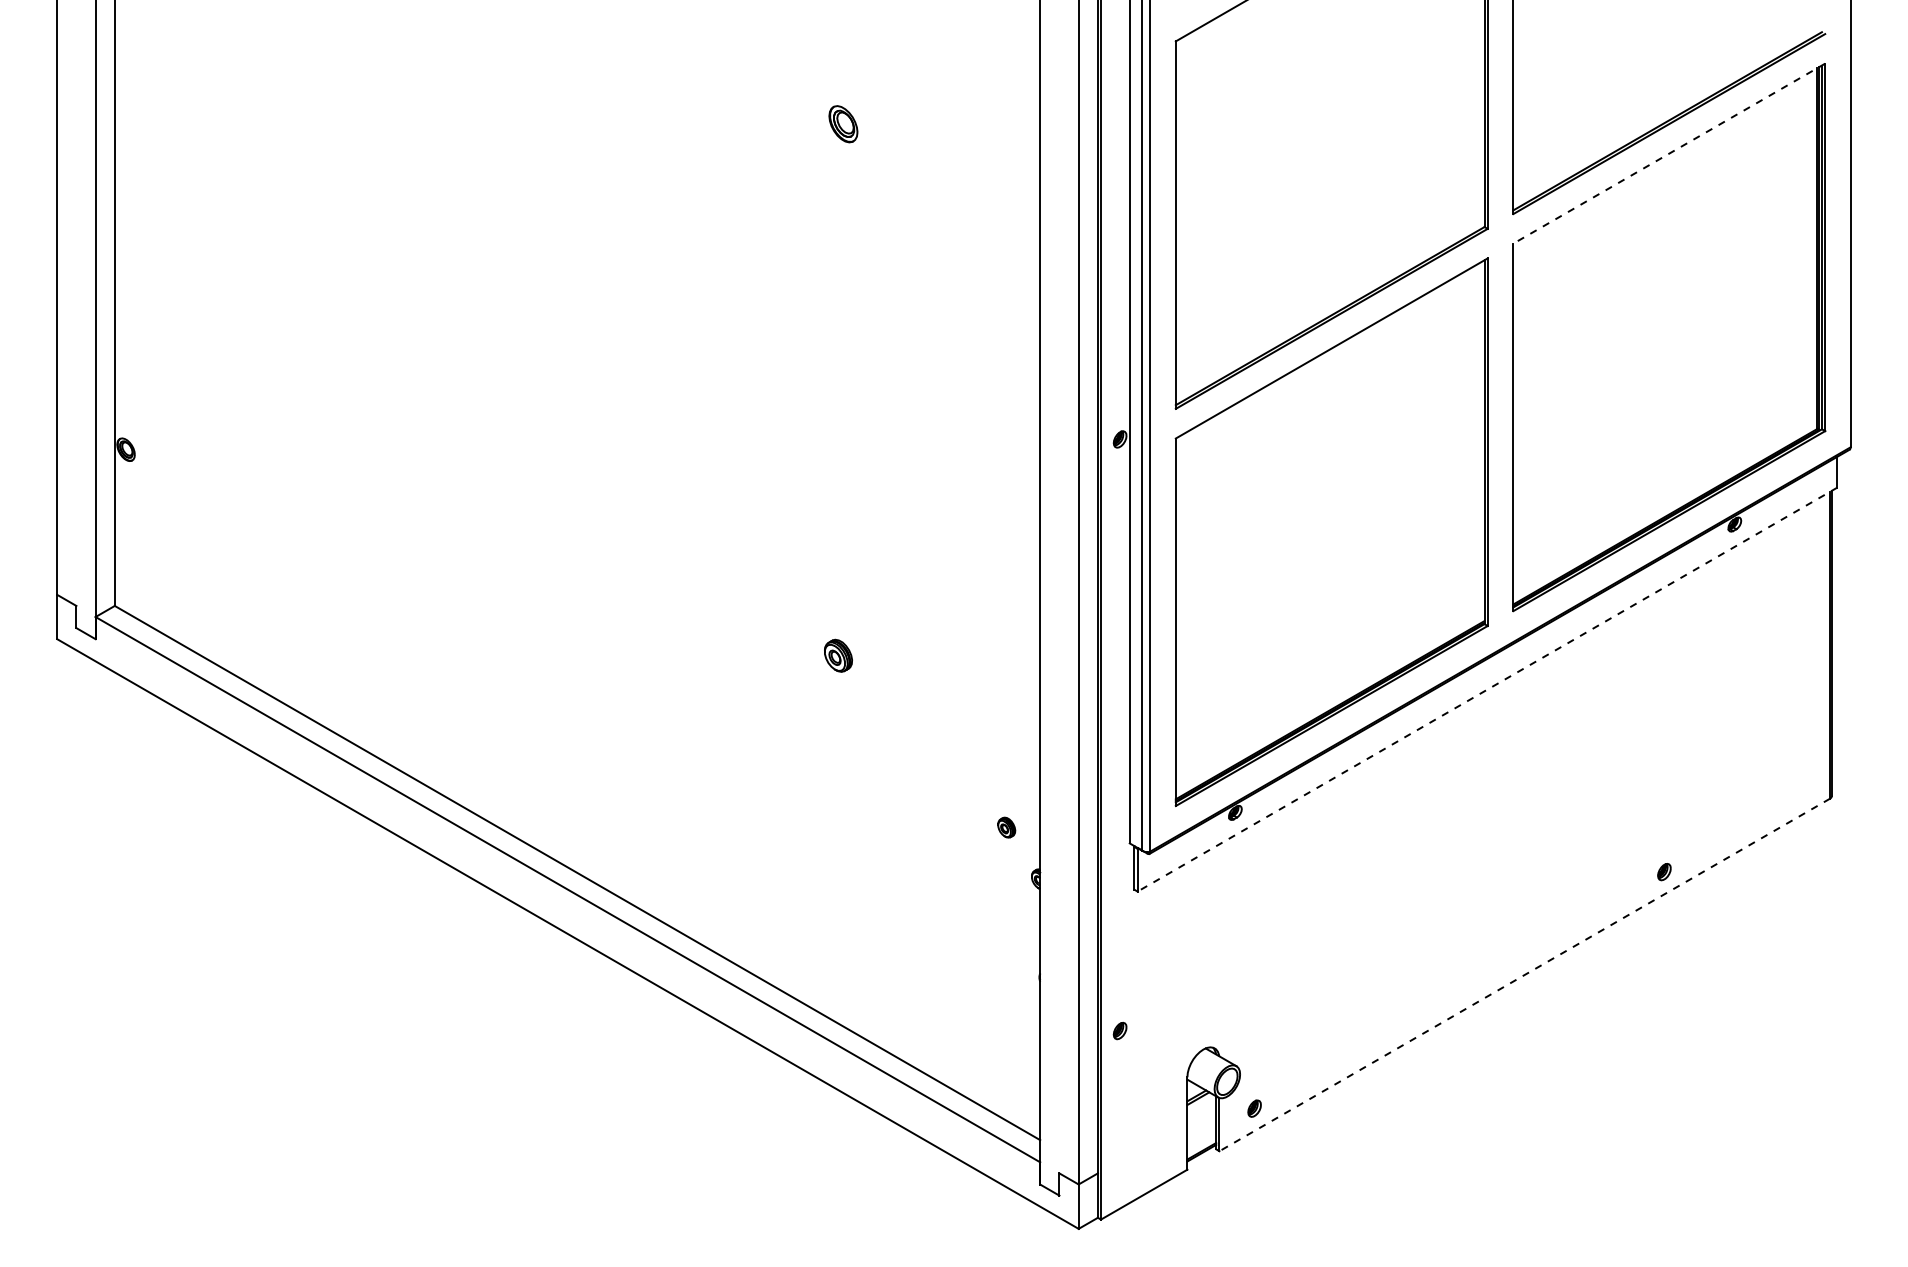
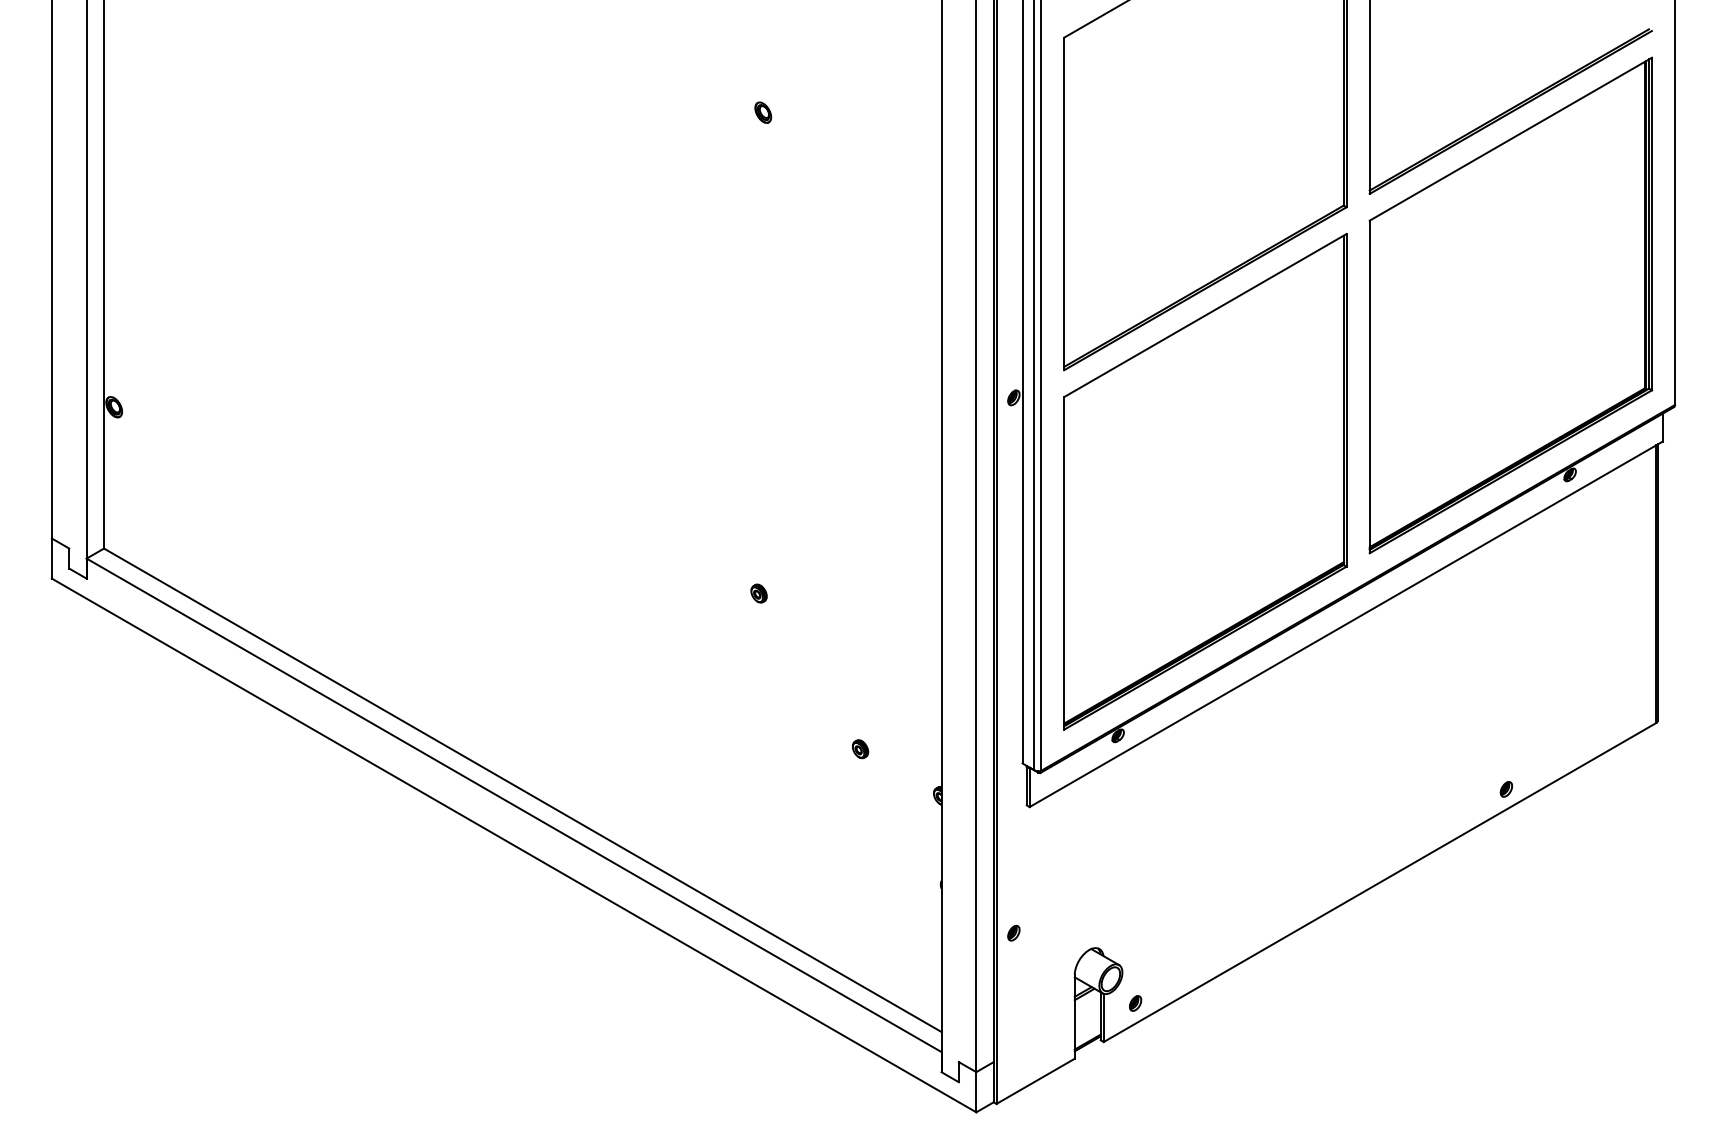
part: (842, 124) -> (762, 112), size x0.62
line: (1668, 153) -> (1510, 139), dashed -> solid
part: (838, 655) -> (758, 593), size x0.62
line: (1487, 689) -> (1346, 624), dashed -> solid
part: (1006, 827) -> (860, 749), moved
line: (1524, 974) -> (1379, 882), dashed -> solid

